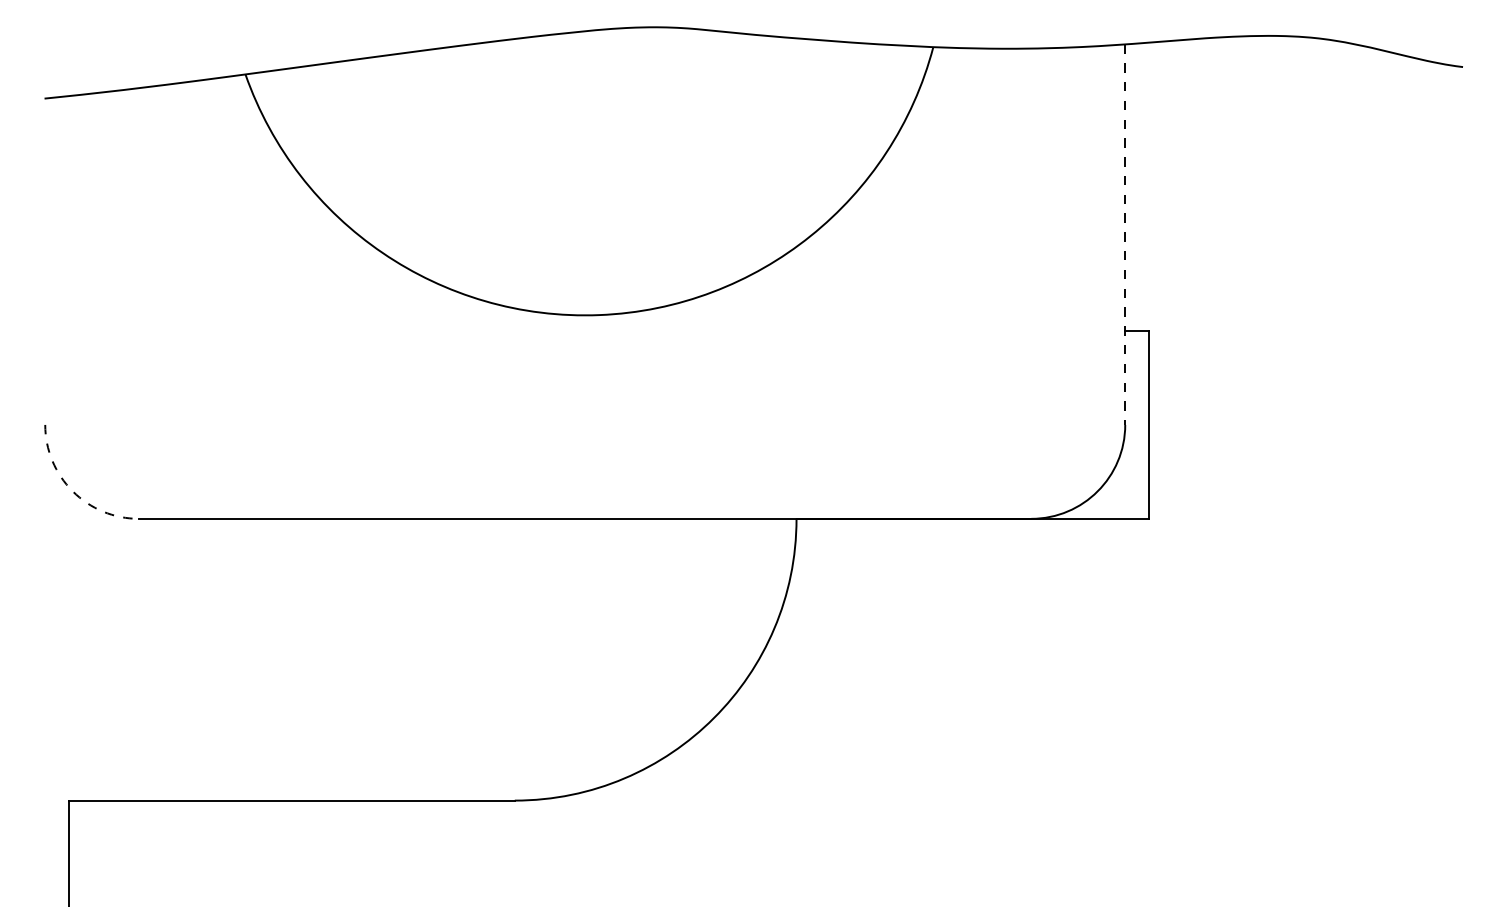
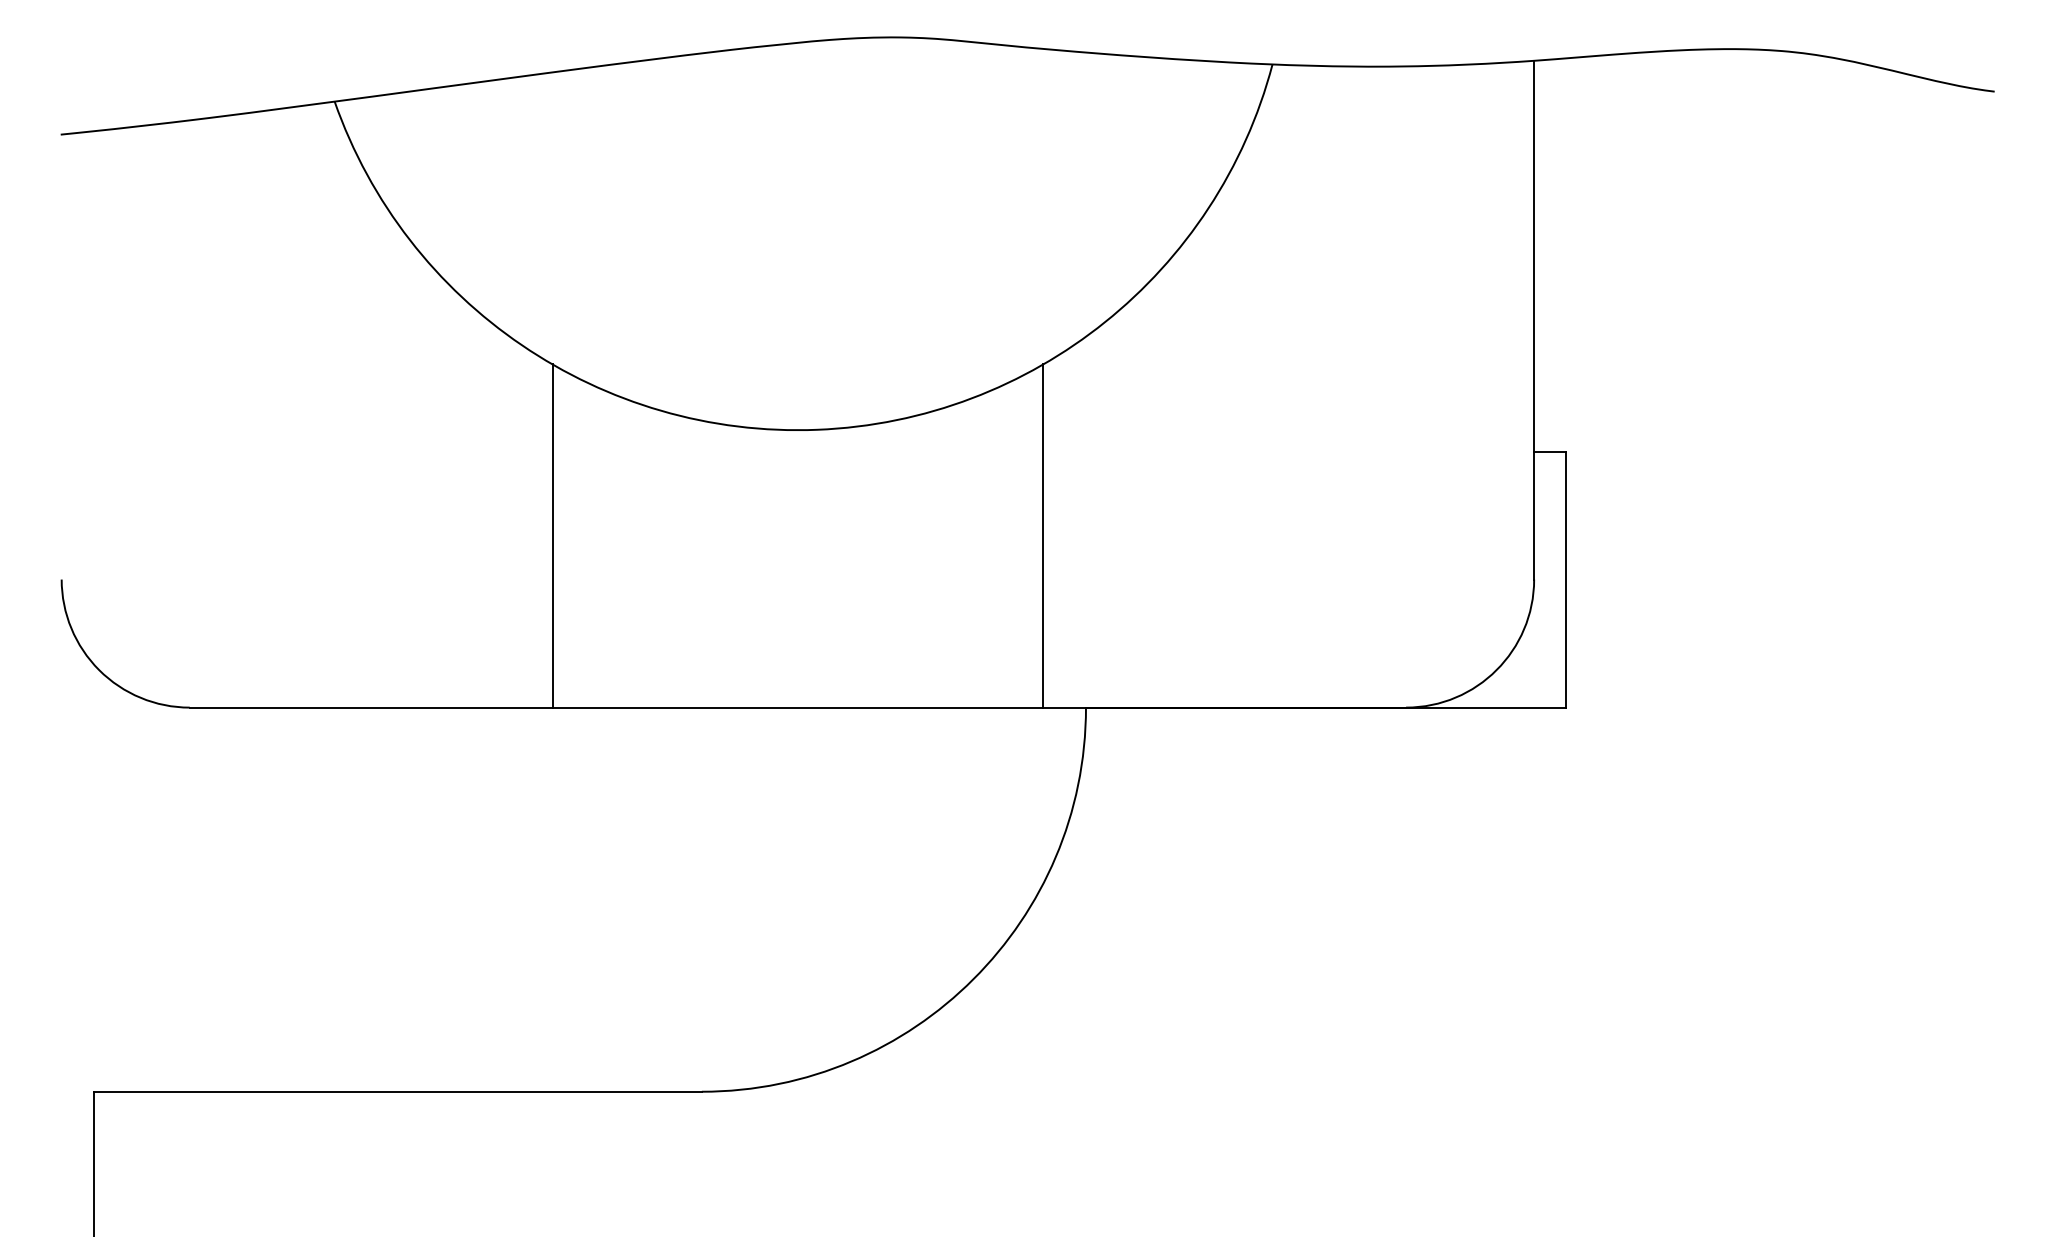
line: (1125, 235) -> (1534, 321), dashed -> solid
line: (405, 392) -> (552, 535), added
line: (765, 392) -> (1043, 535), added
arc: (72, 491) -> (98, 670), dashed -> solid

